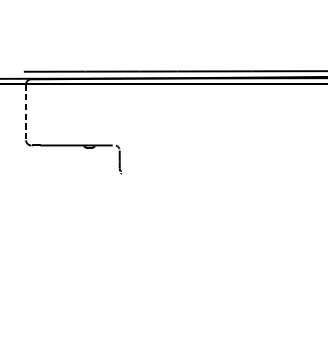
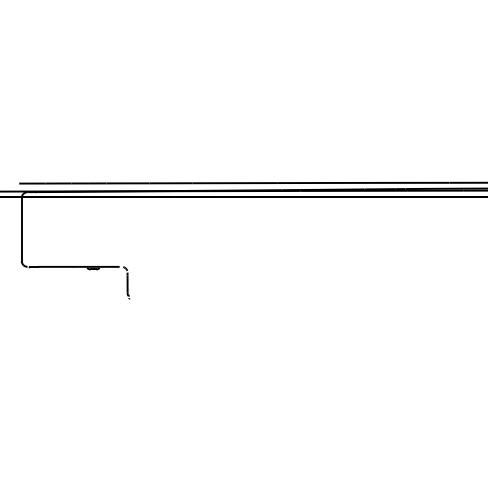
line: (25, 112) -> (21, 229), dashed -> solid

